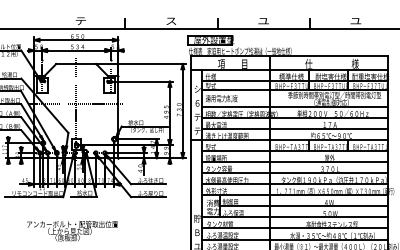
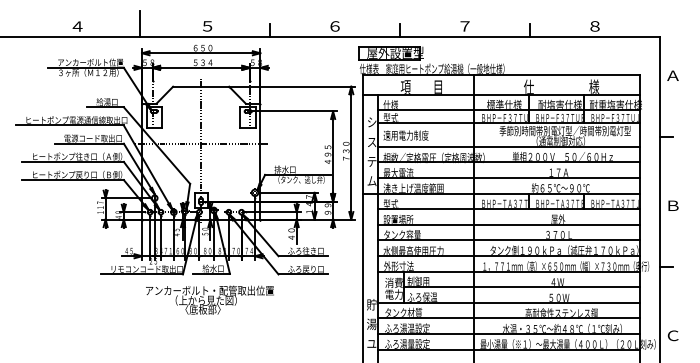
line: (33, 19) -> (140, 23), added
text: (80, 21) -> (207, 26), テ -> ５
text: (170, 21) -> (334, 26), ス -> ６
text: (263, 21) -> (464, 26), ユ -> ７
text: (355, 21) -> (594, 26), ユ -> ８
text: (197, 102) -> (372, 141), ６ -> ス
text: (197, 131) -> (371, 181), テ -> ム
text: (72, 230) -> (209, 299), moved
text: (197, 232) -> (371, 324), Ｂ -> 湯

